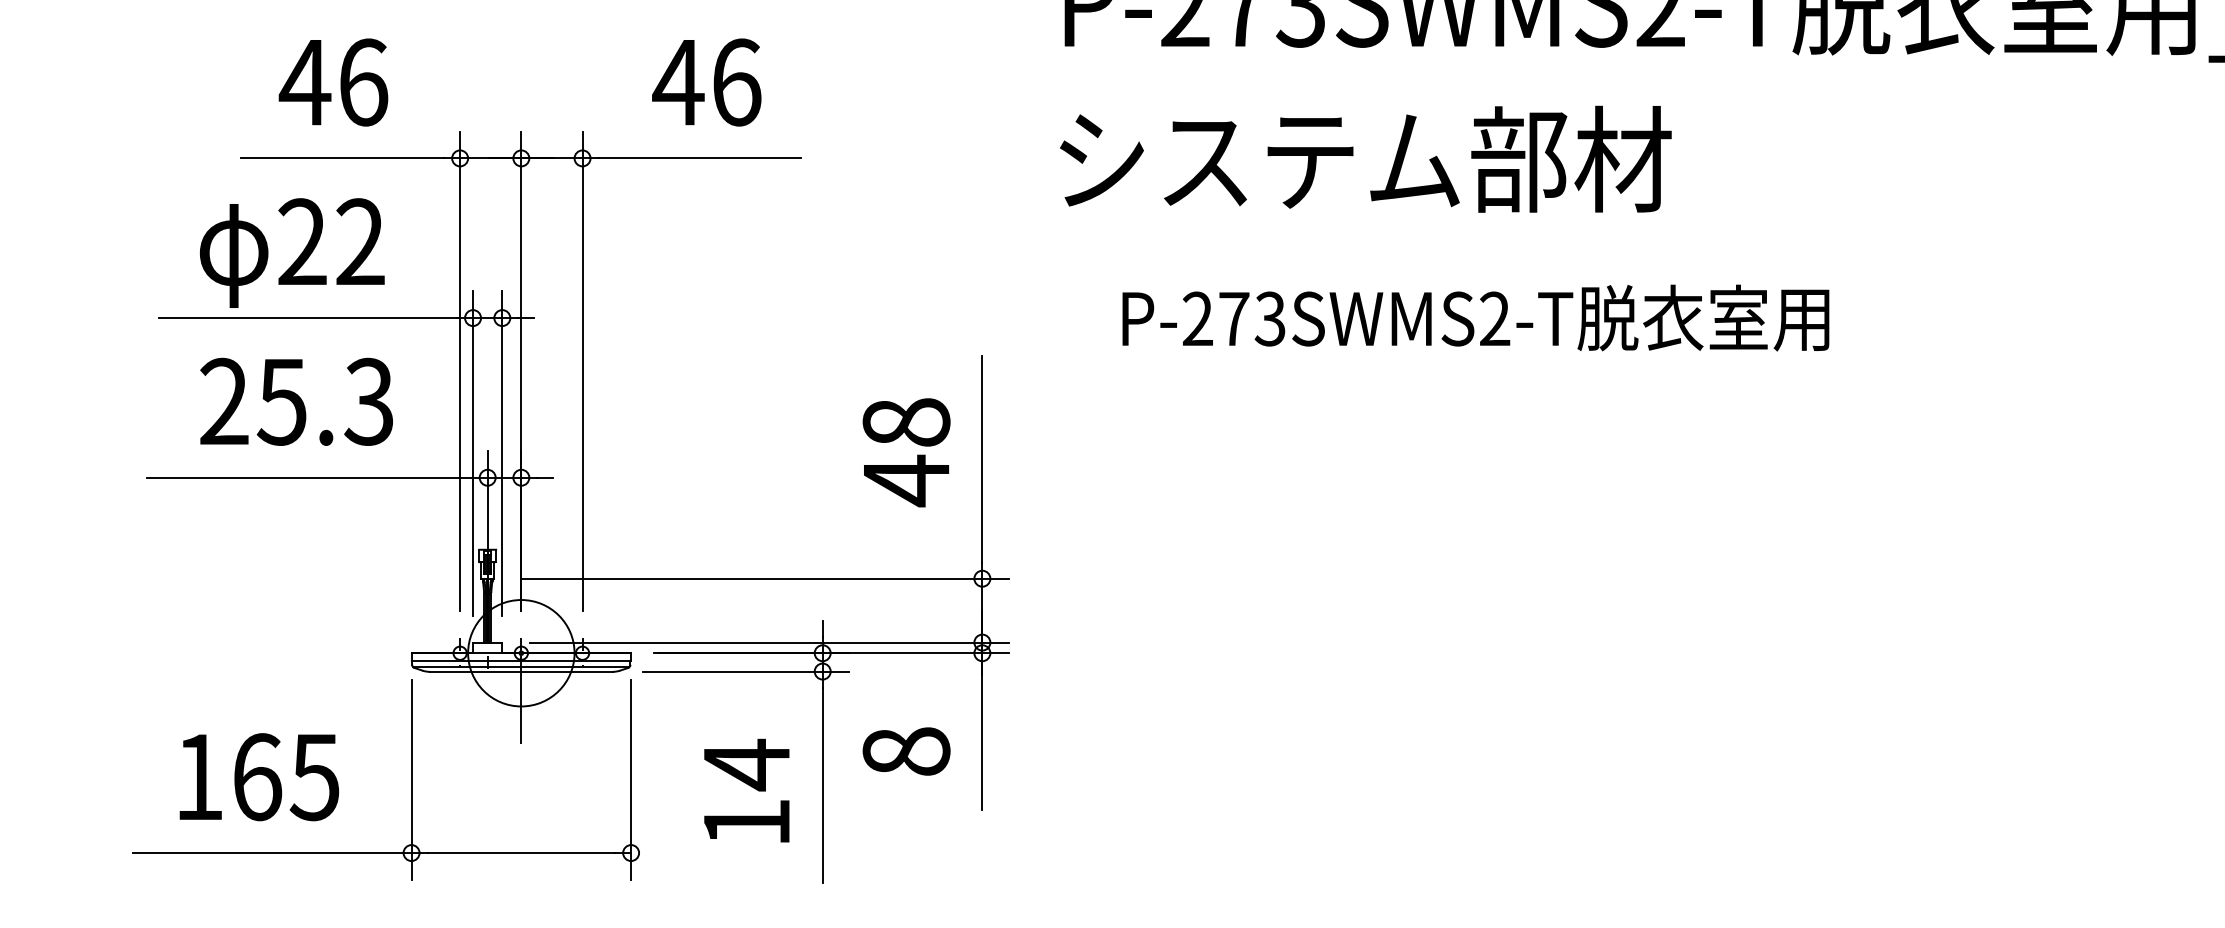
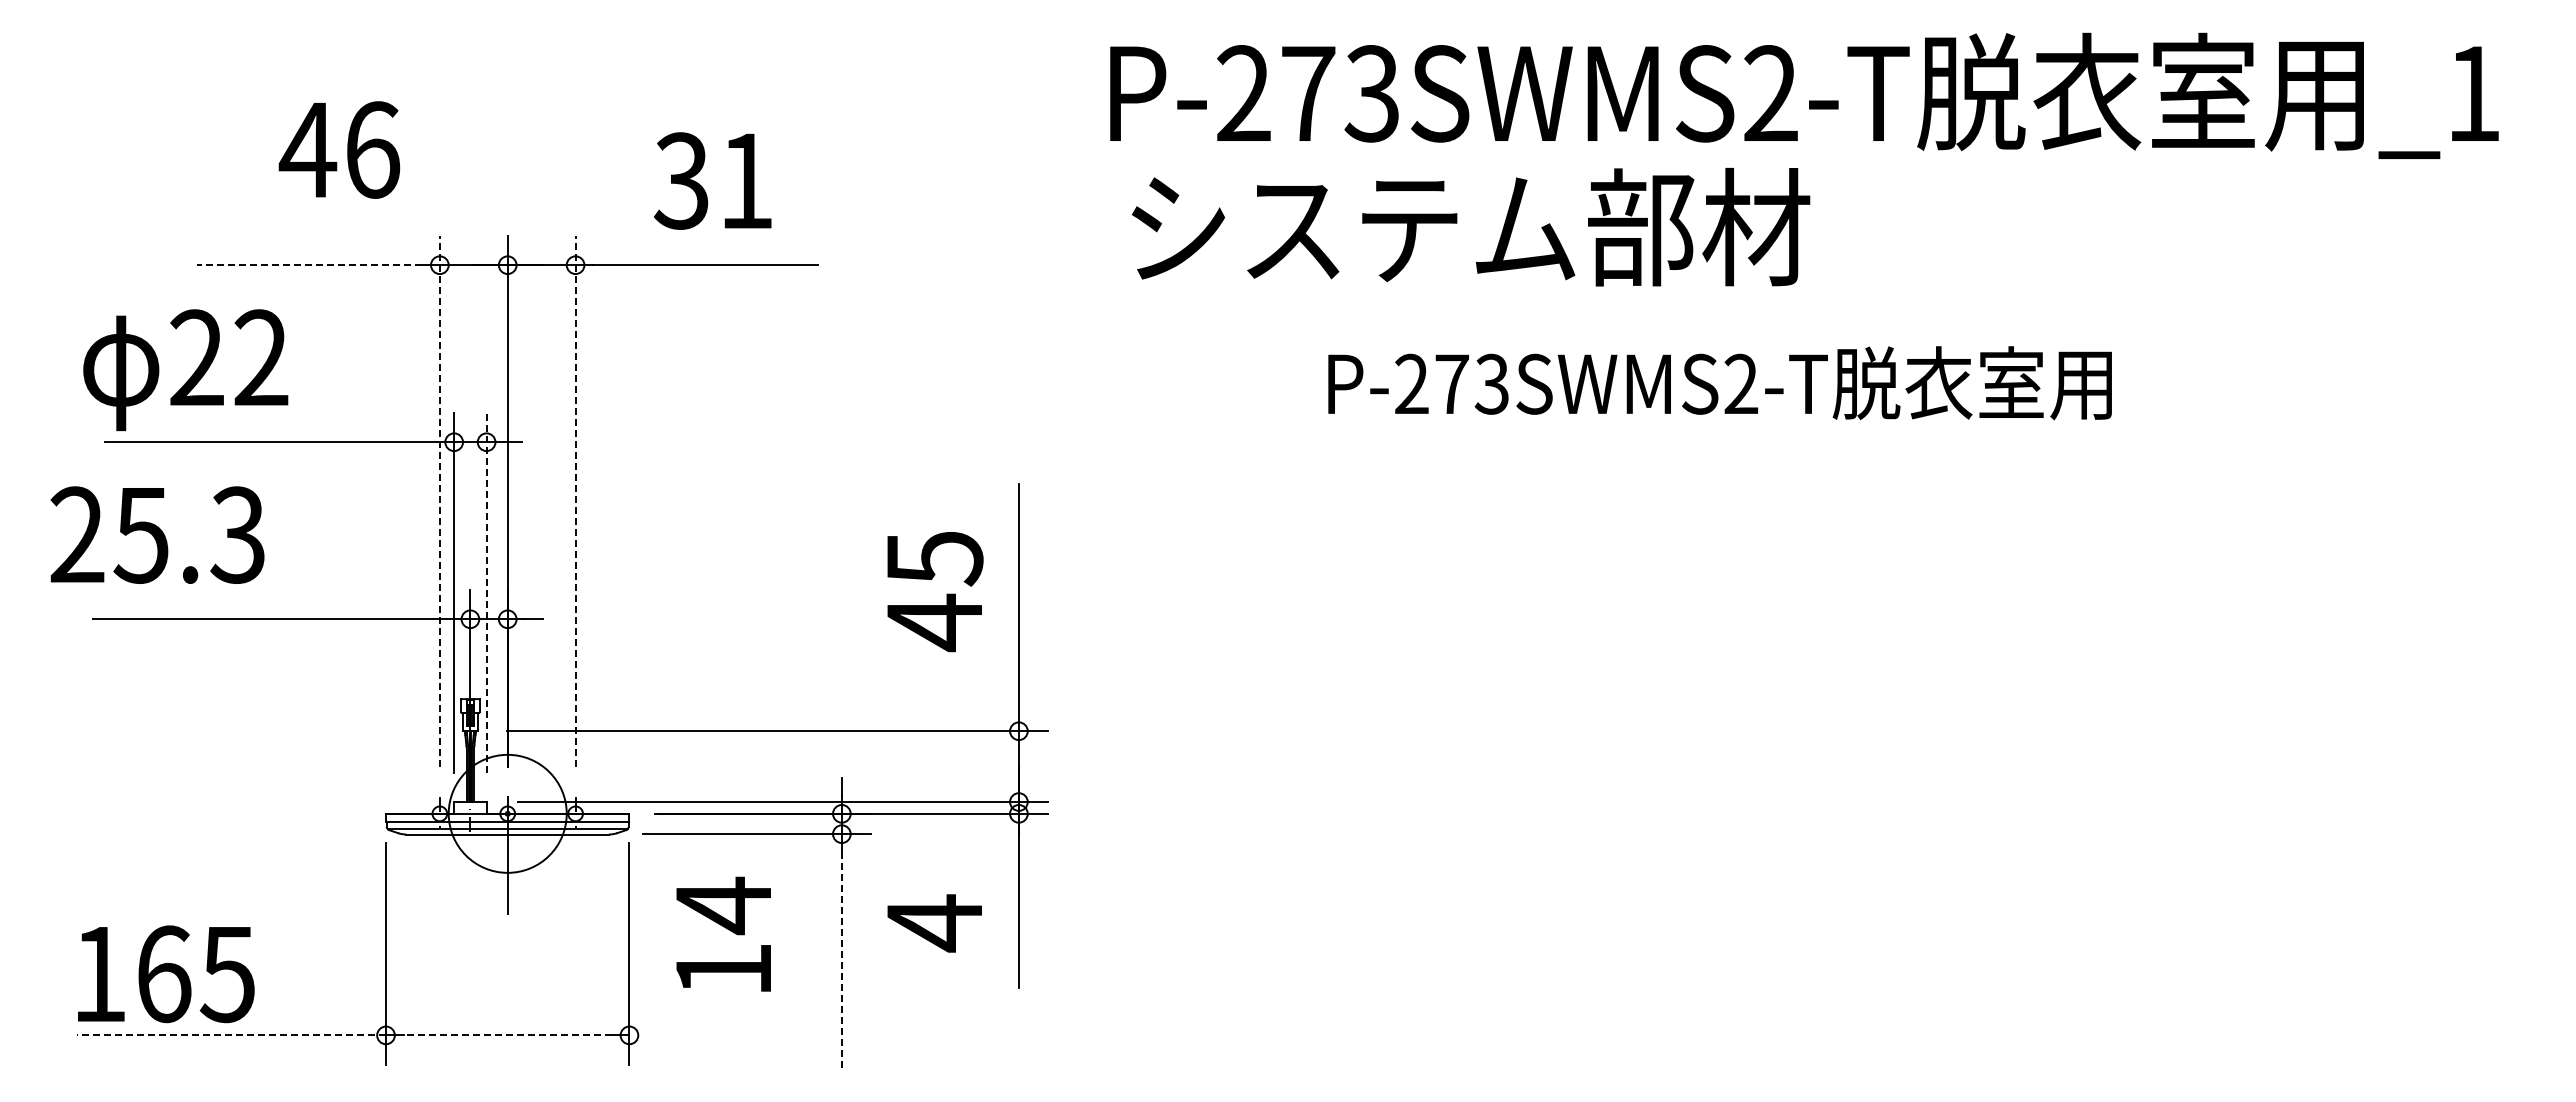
text: (333, 82) -> (339, 149), moved
text: (706, 82) -> (712, 180), 46 -> 31
line: (342, 158) -> (309, 265), solid -> dashed
text: (1366, 159) -> (1471, 227), moved
text: (292, 253) -> (185, 370), moved
text: (1475, 318) -> (1719, 383), moved
line: (459, 371) -> (439, 501), solid -> dashed
line: (582, 371) -> (575, 501), solid -> dashed
text: (296, 401) -> (157, 534), moved
text: (906, 422) -> (934, 558), 48 -> 45
line: (502, 453) -> (486, 592), solid -> dashed
text: (906, 752) -> (934, 923), 8 -> 4
text: (259, 777) -> (166, 974), moved
line: (822, 785) -> (841, 960), solid -> dashed
text: (746, 790) -> (723, 933), moved
line: (272, 853) -> (231, 1035), solid -> dashed
line: (521, 853) -> (507, 1035), solid -> dashed

